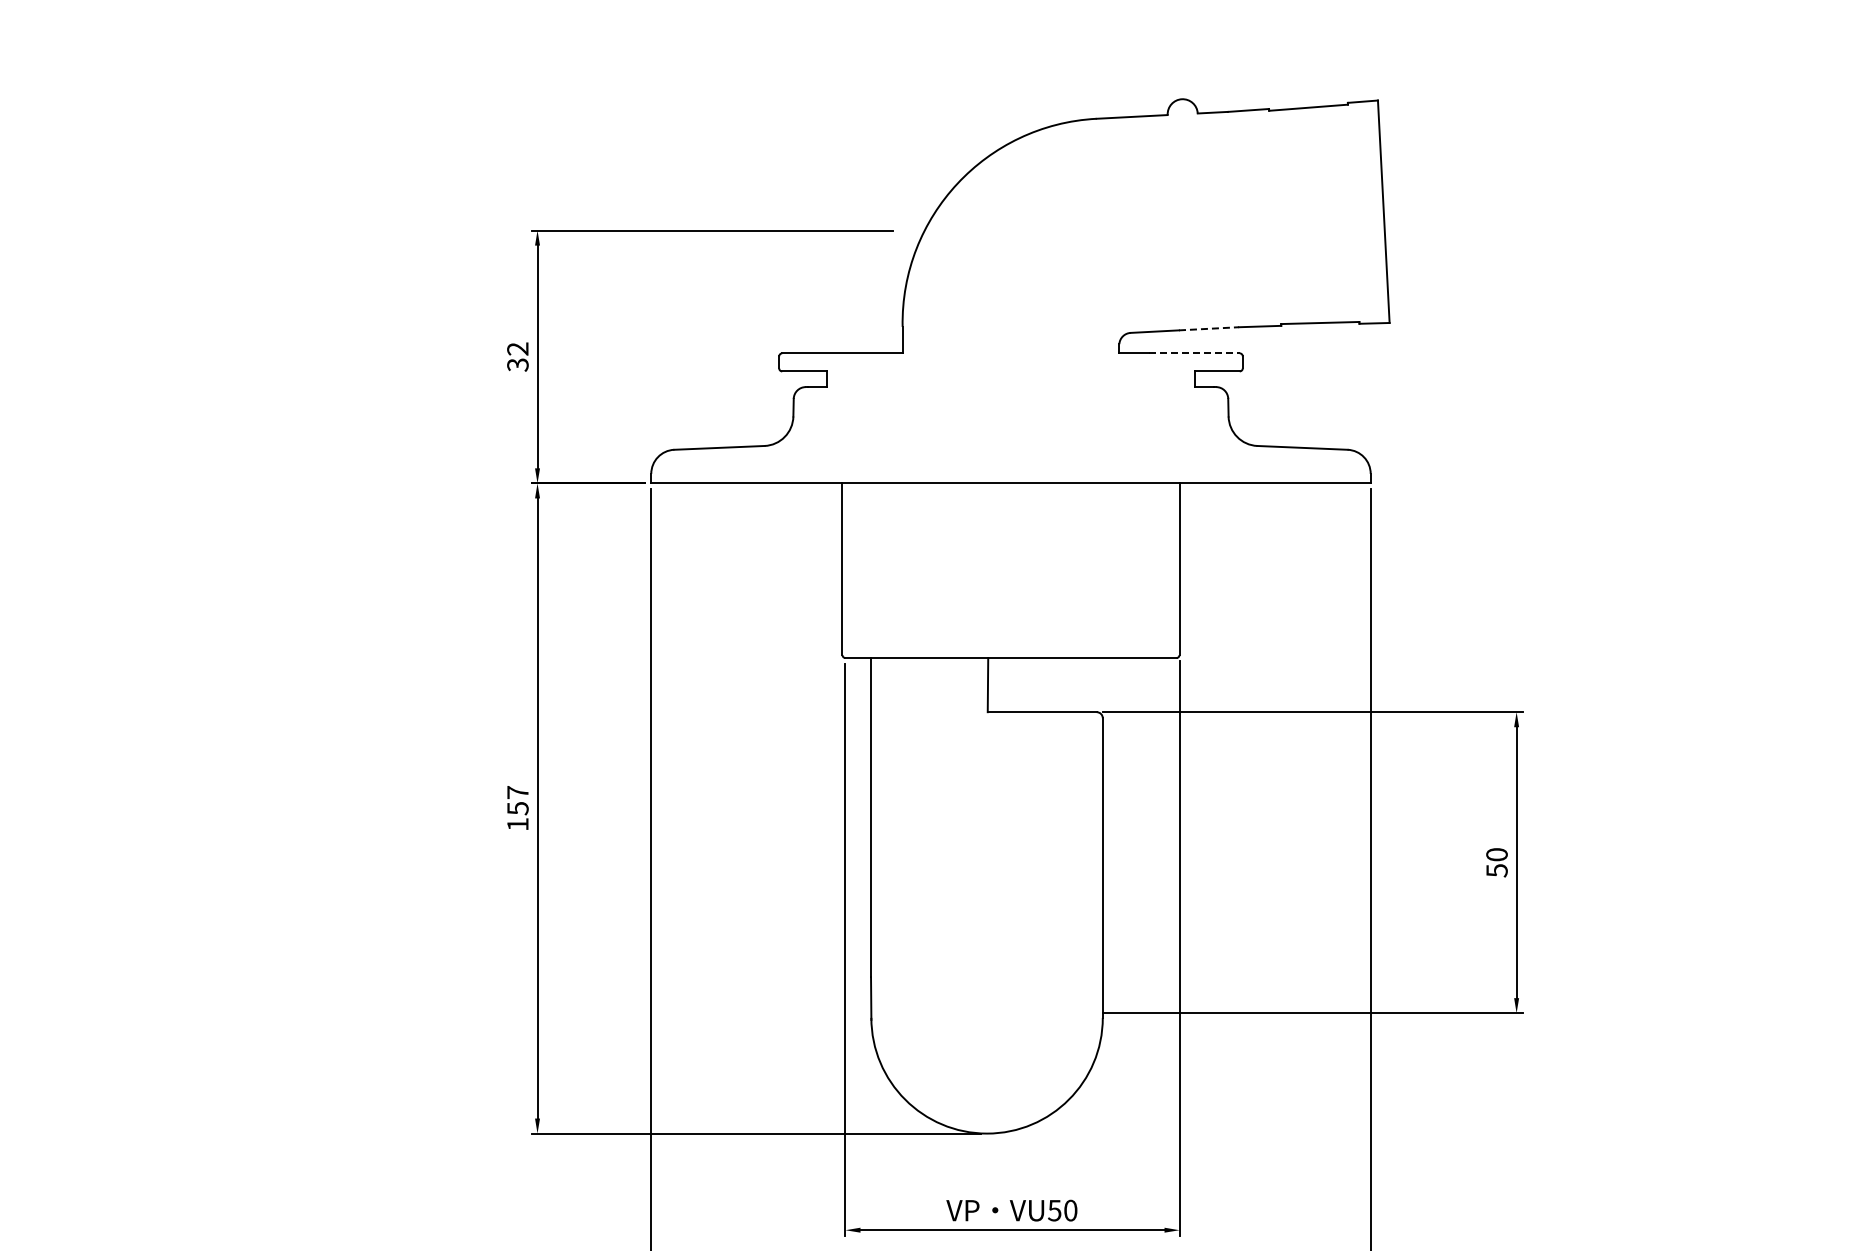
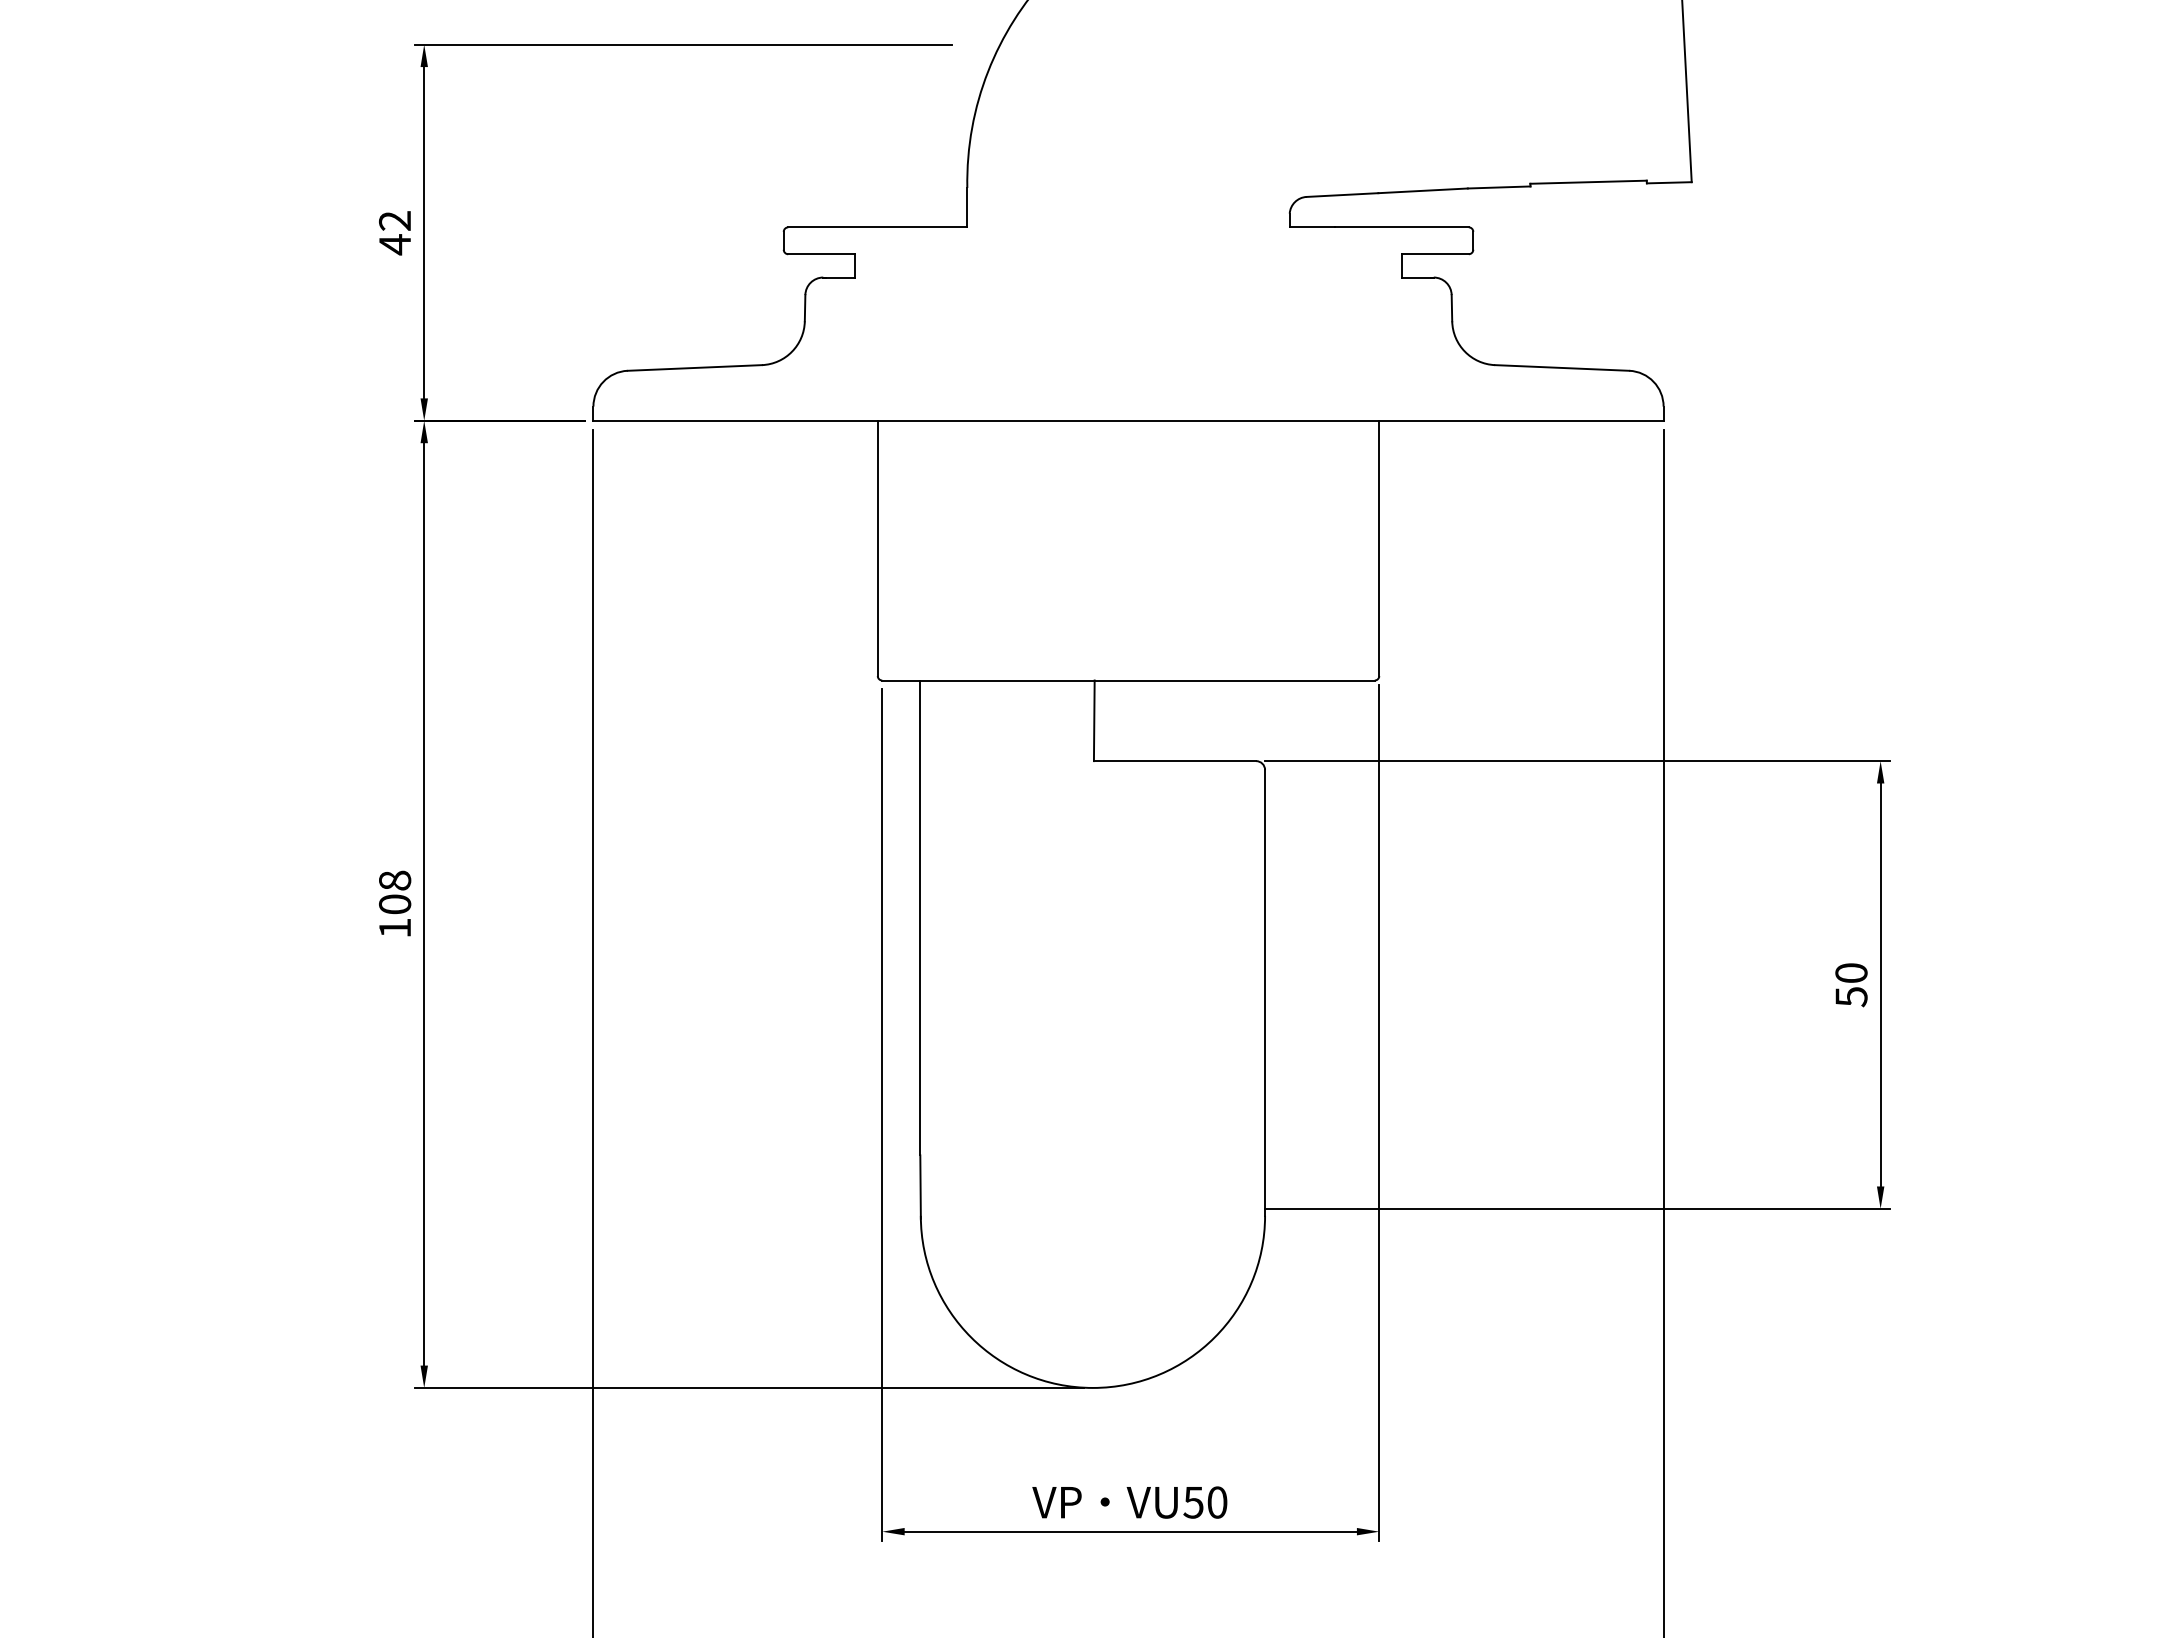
line: (1209, 328) -> (1423, 190), dashed -> solid
line: (1195, 353) -> (1402, 227), dashed -> solid
text: (517, 364) -> (394, 243), 32 -> 42
text: (517, 800) -> (394, 892), 157 -> 108

